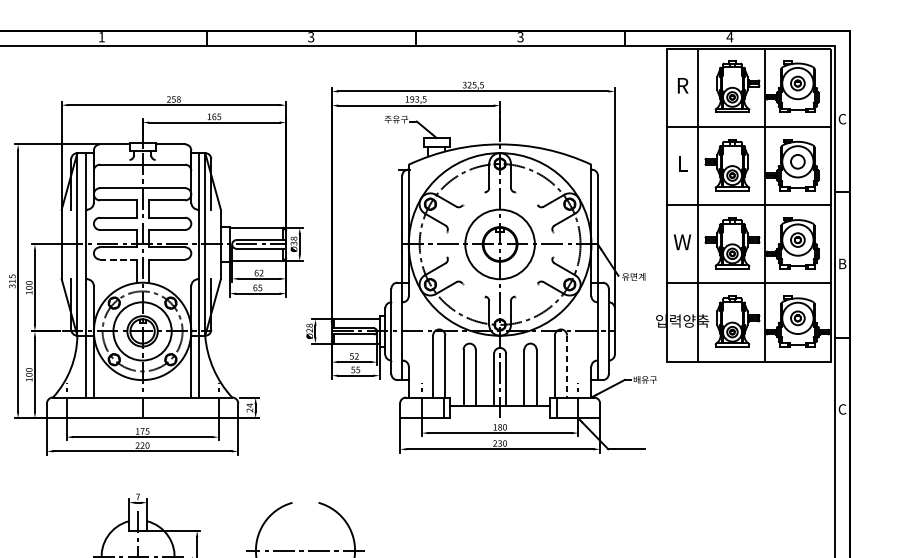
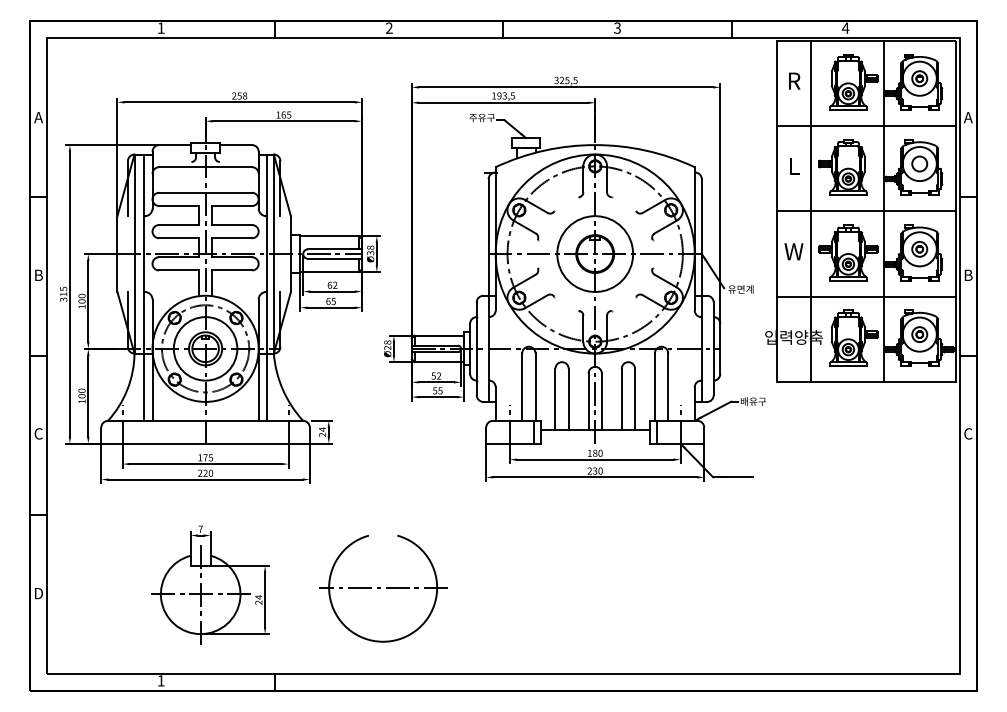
text: (310, 37) -> (388, 28), 3 -> 2
text: (842, 119) -> (968, 117), C -> A
line: (118, 259) -> (179, 270), dashed -> solid
line: (567, 366) -> (668, 387), dashed -> solid

